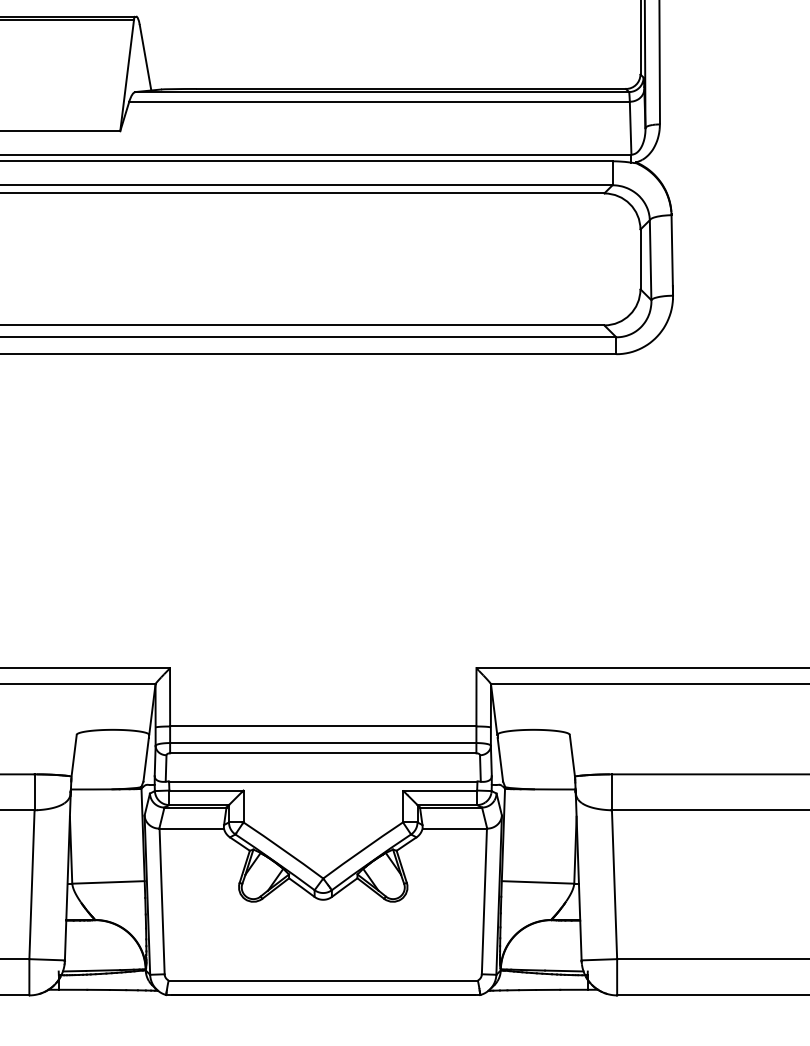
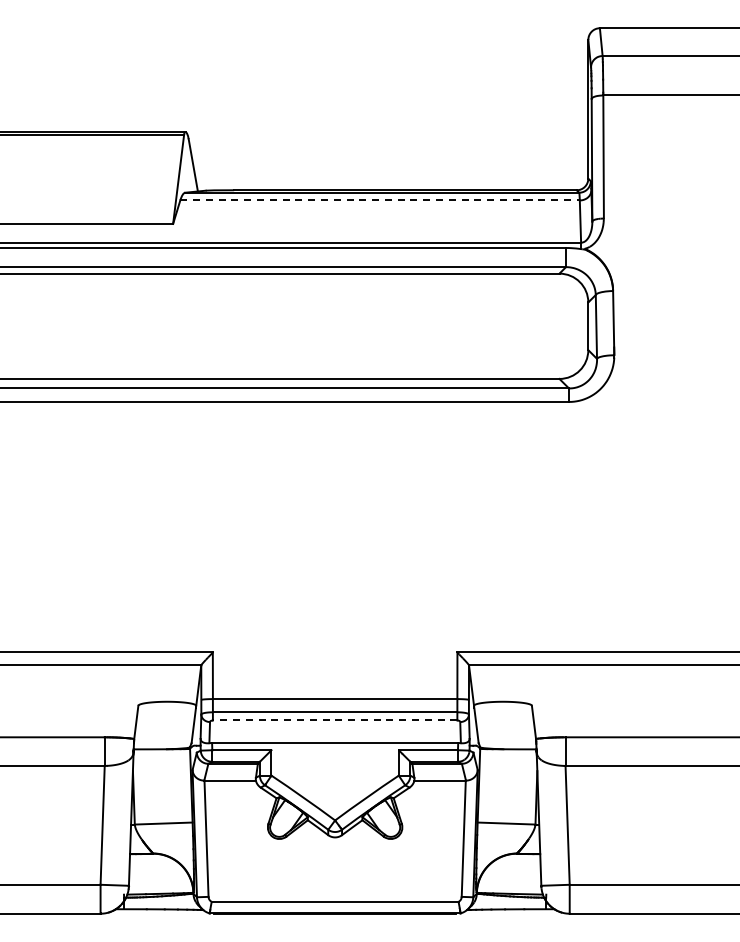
line: (380, 101) -> (380, 200), solid -> dashed
line: (322, 753) -> (334, 720), solid -> dashed

